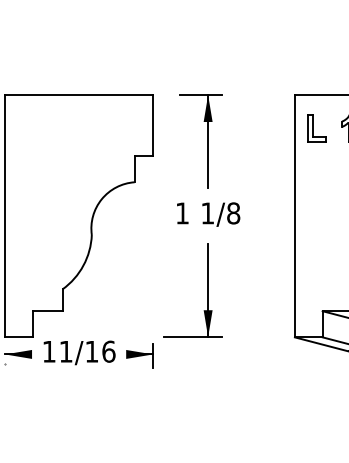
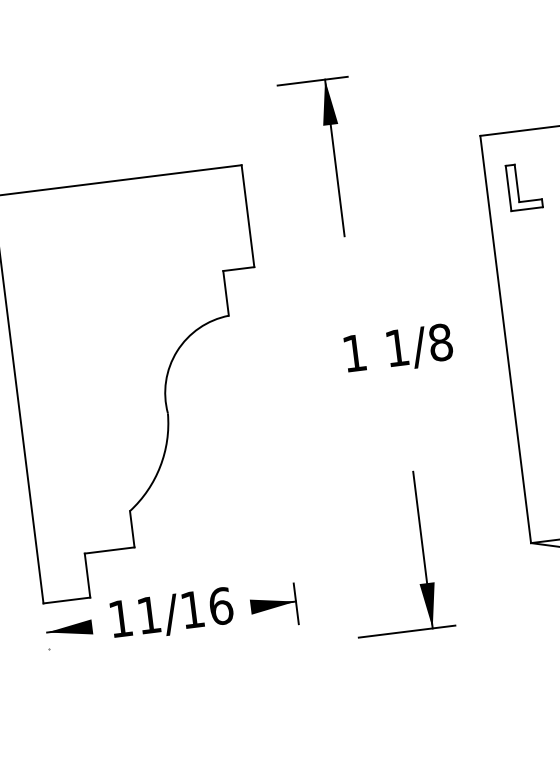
part: (207, 141) -> (333, 157), moved
text: (208, 214) -> (398, 349), moved
part: (207, 290) -> (421, 550), moved

